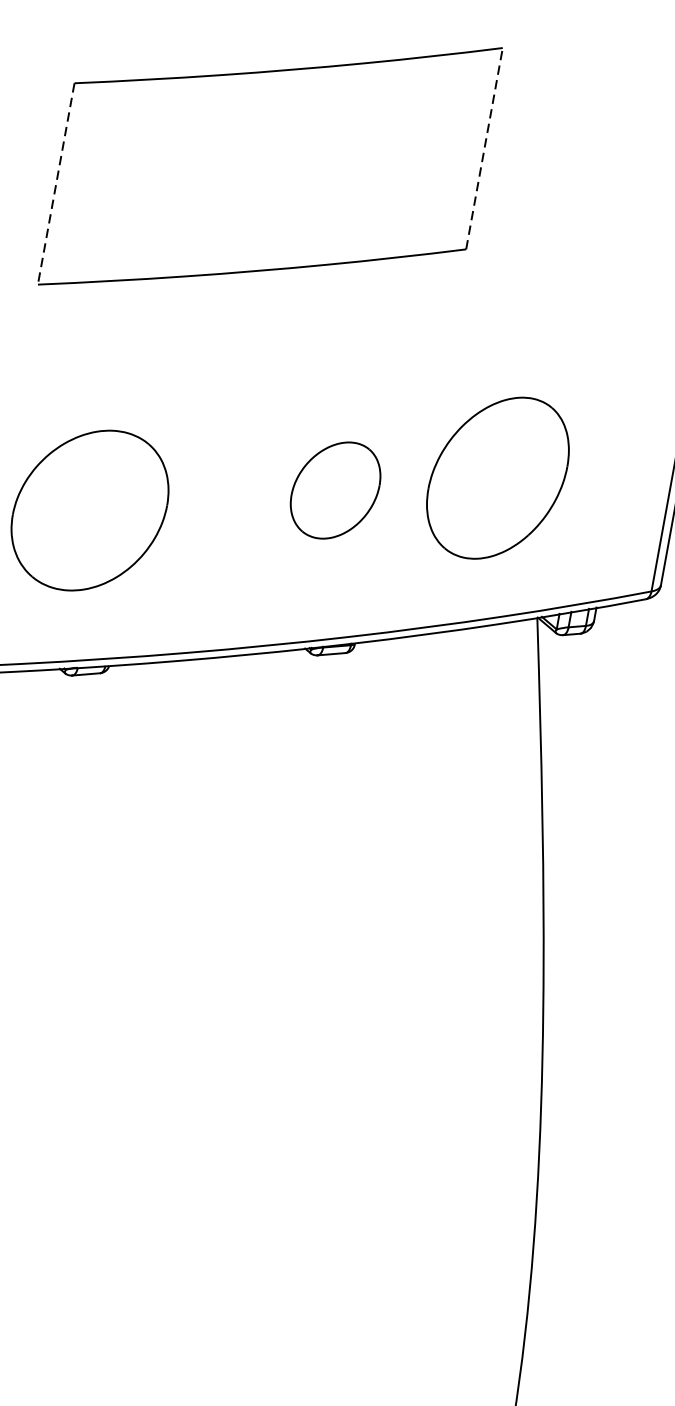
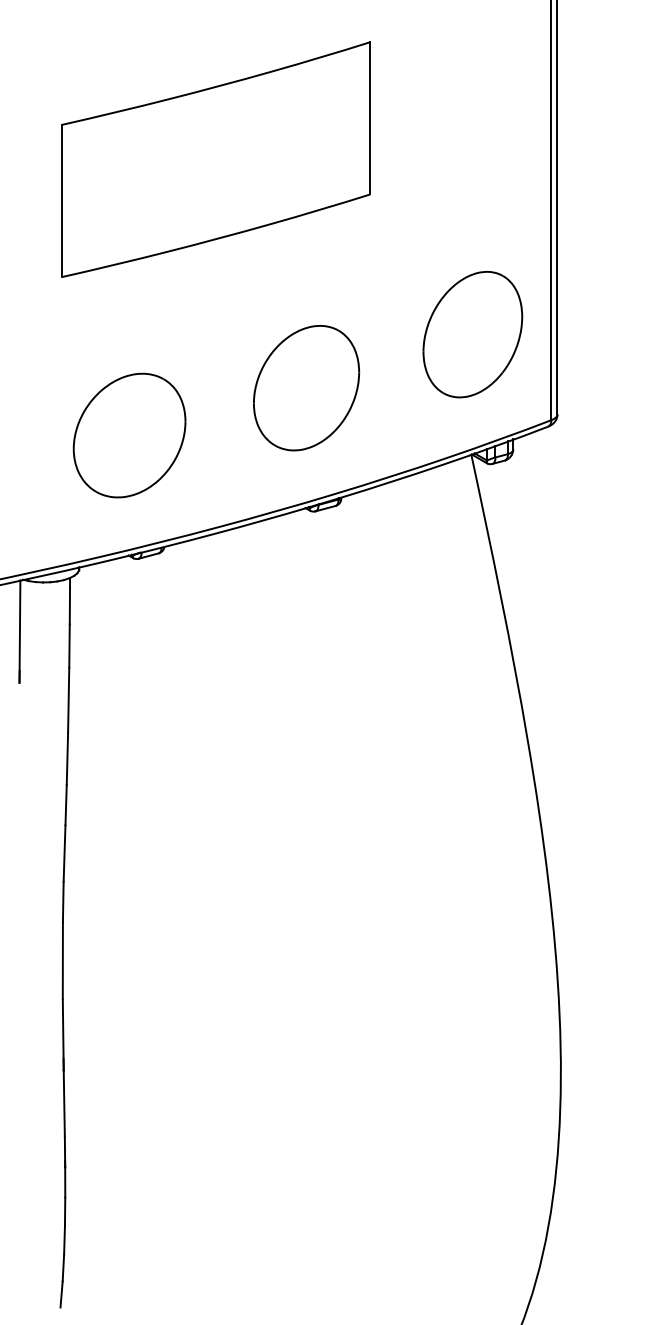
line: (485, 147) -> (370, 117), dashed -> solid
line: (56, 184) -> (61, 201), dashed -> solid
part: (497, 477) -> (472, 334), moved
part: (335, 490) -> (306, 388), size x1.67

